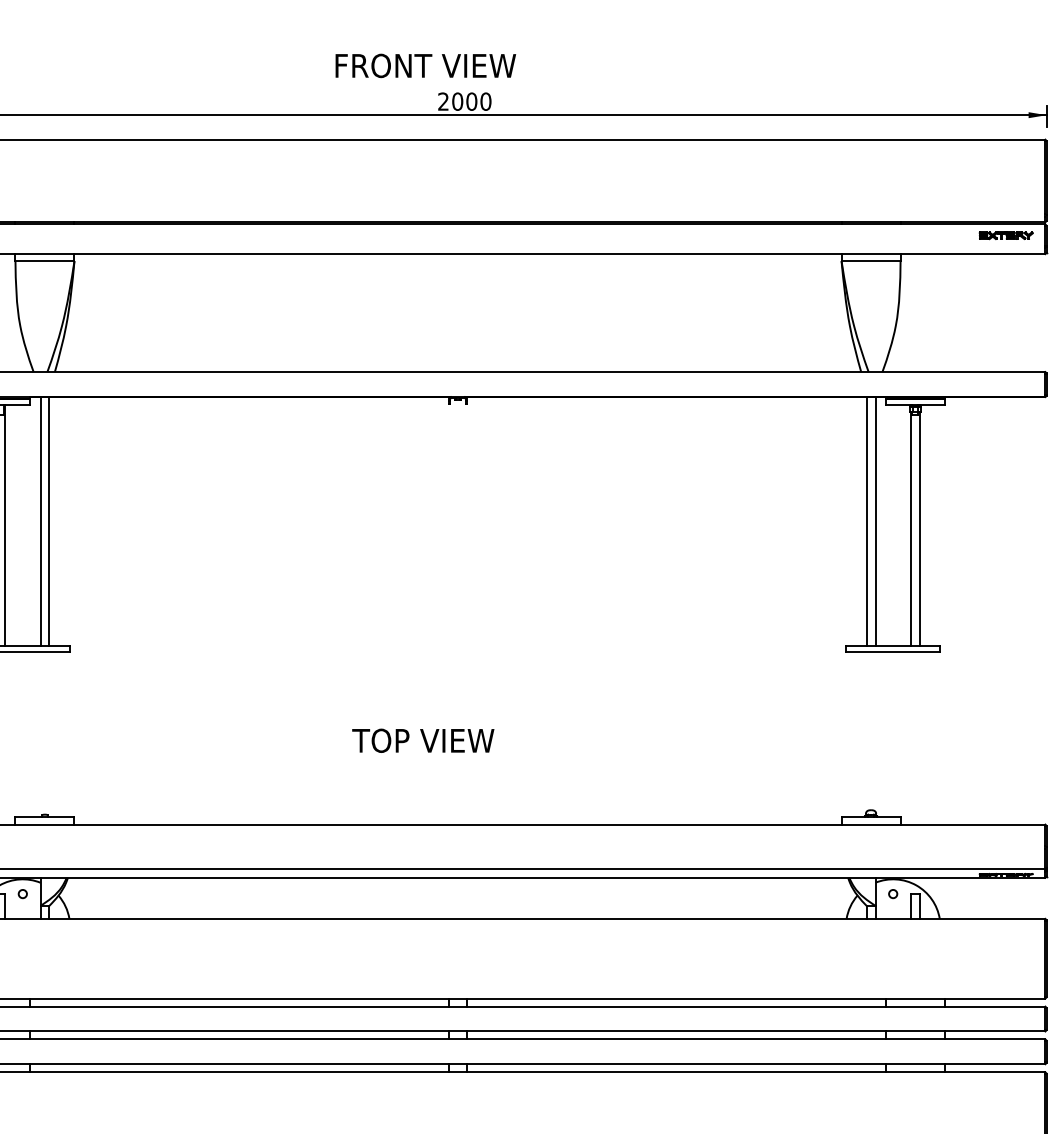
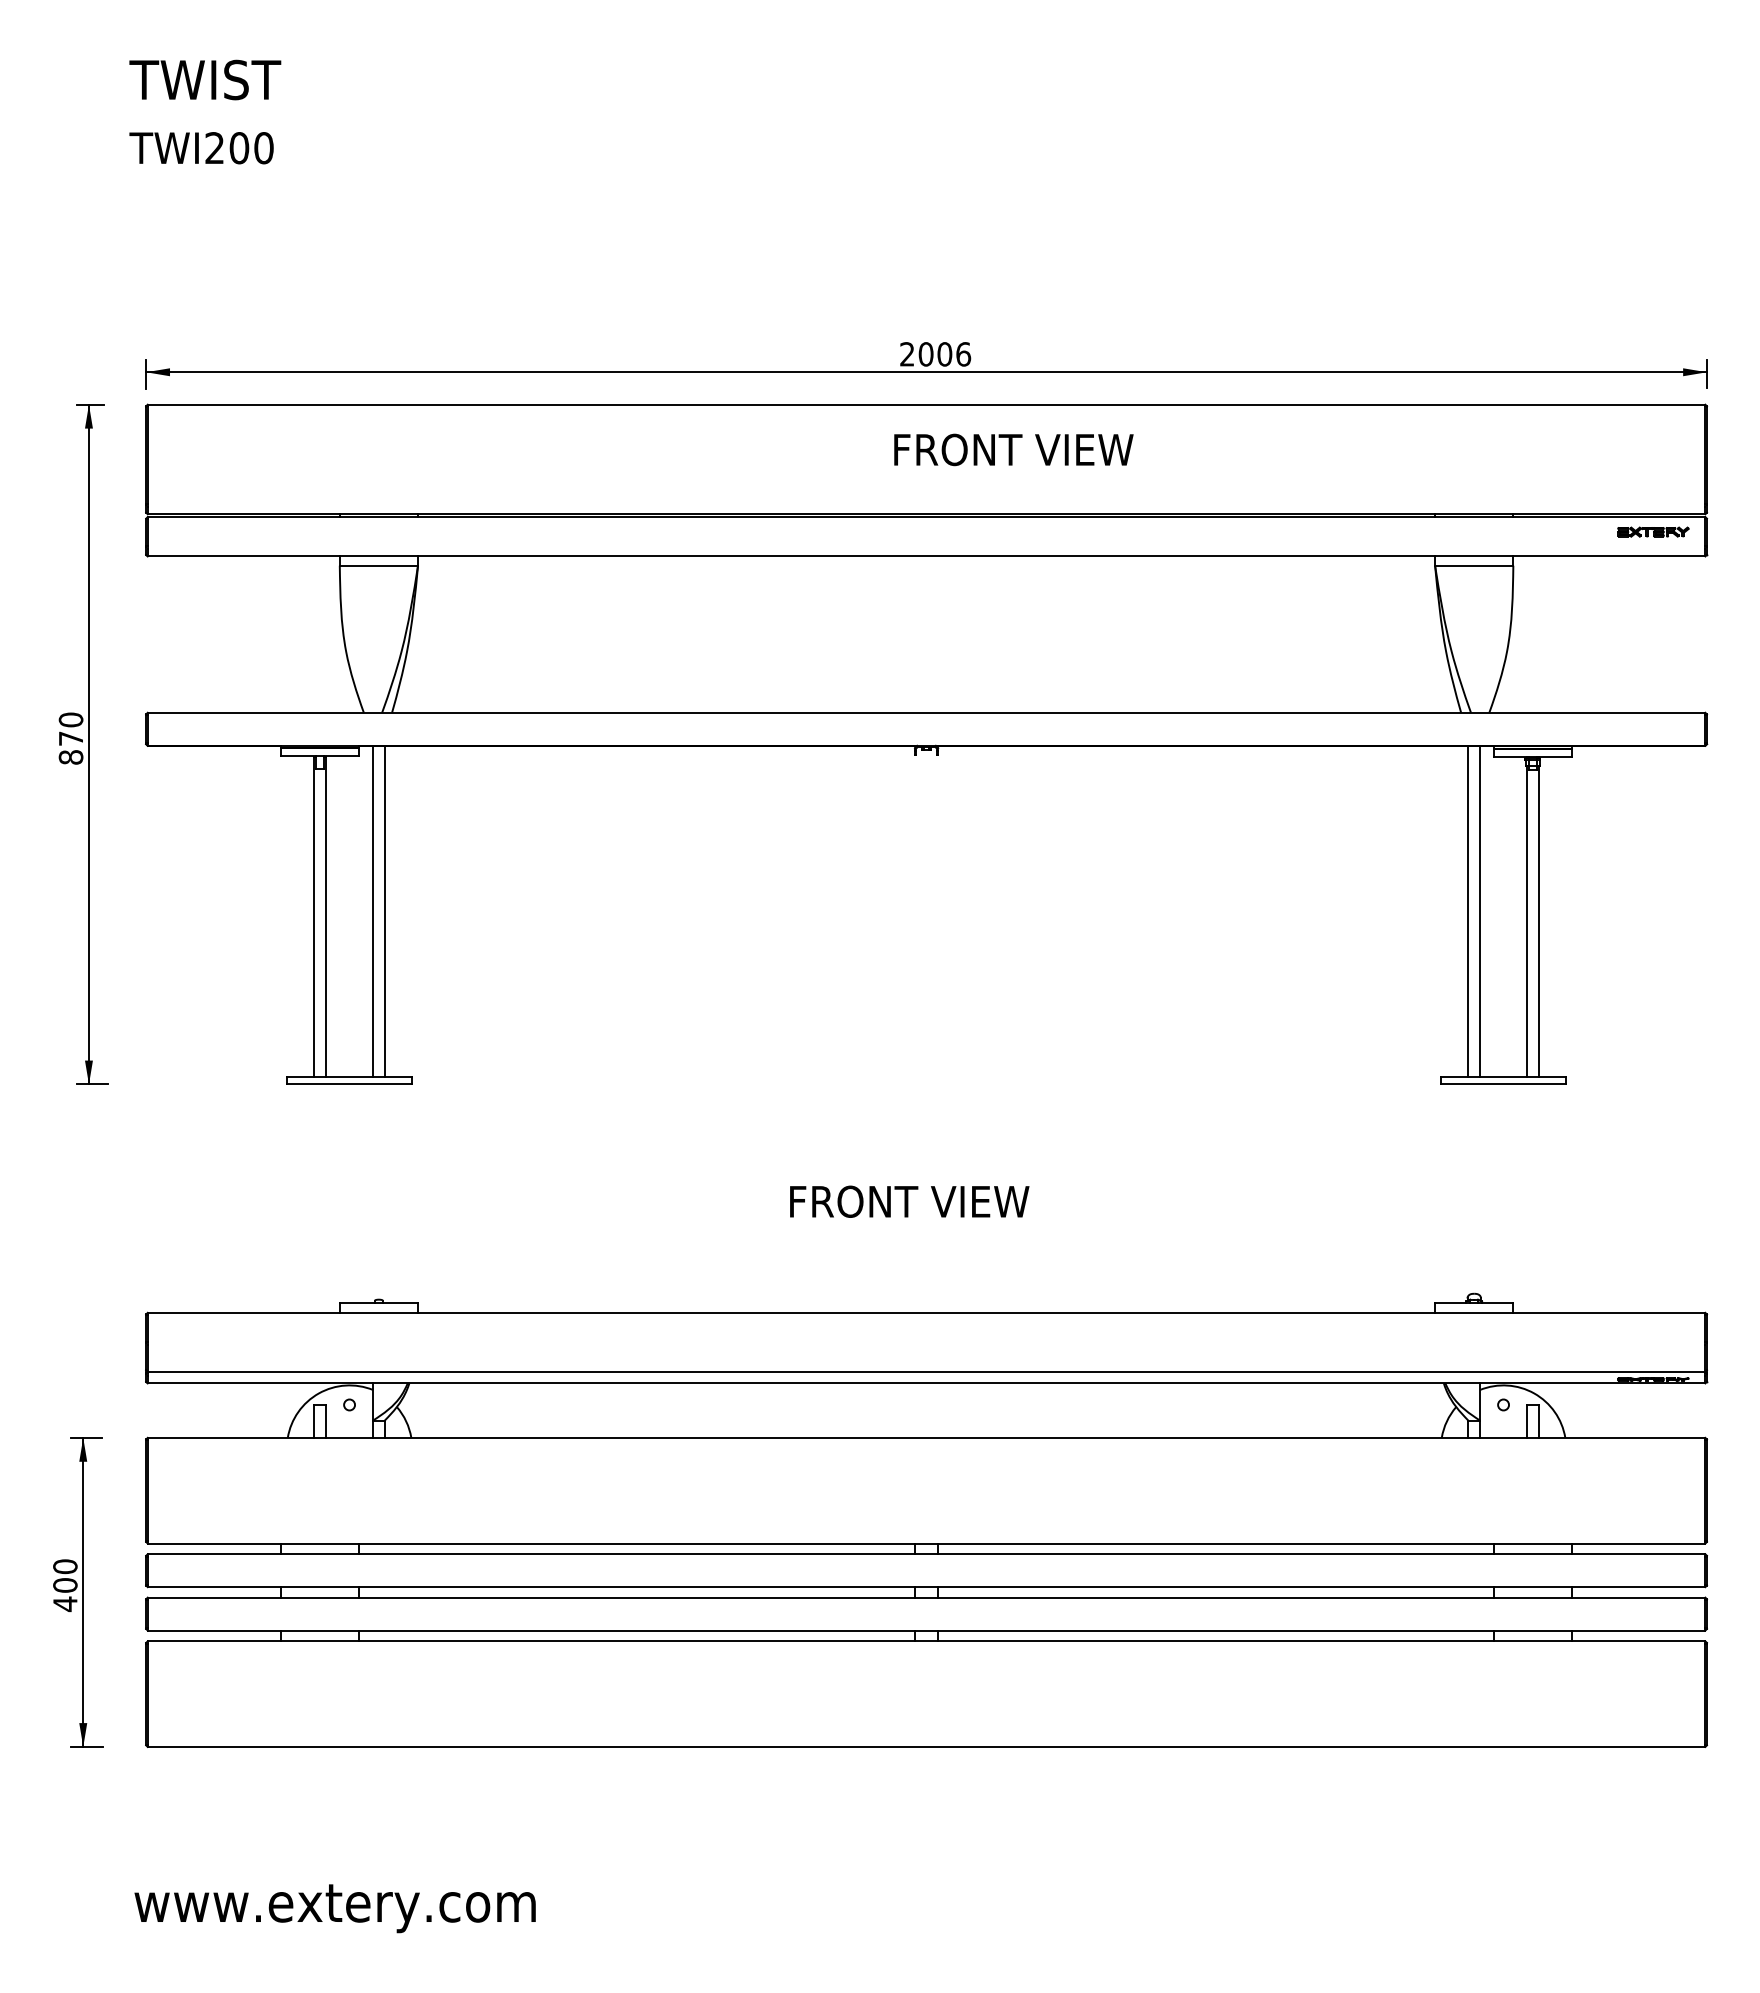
text: (425, 65) -> (1013, 449), moved
text: (485, 101) -> (963, 354), 2000 -> 2006
text: (443, 740) -> (907, 1201), TOP VIEW -> FRONT VIEW

